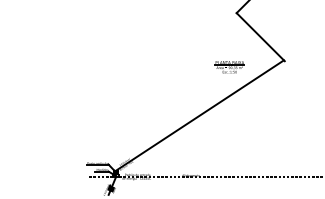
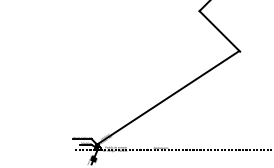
part: (229, 66) -> (193, 56), removed

